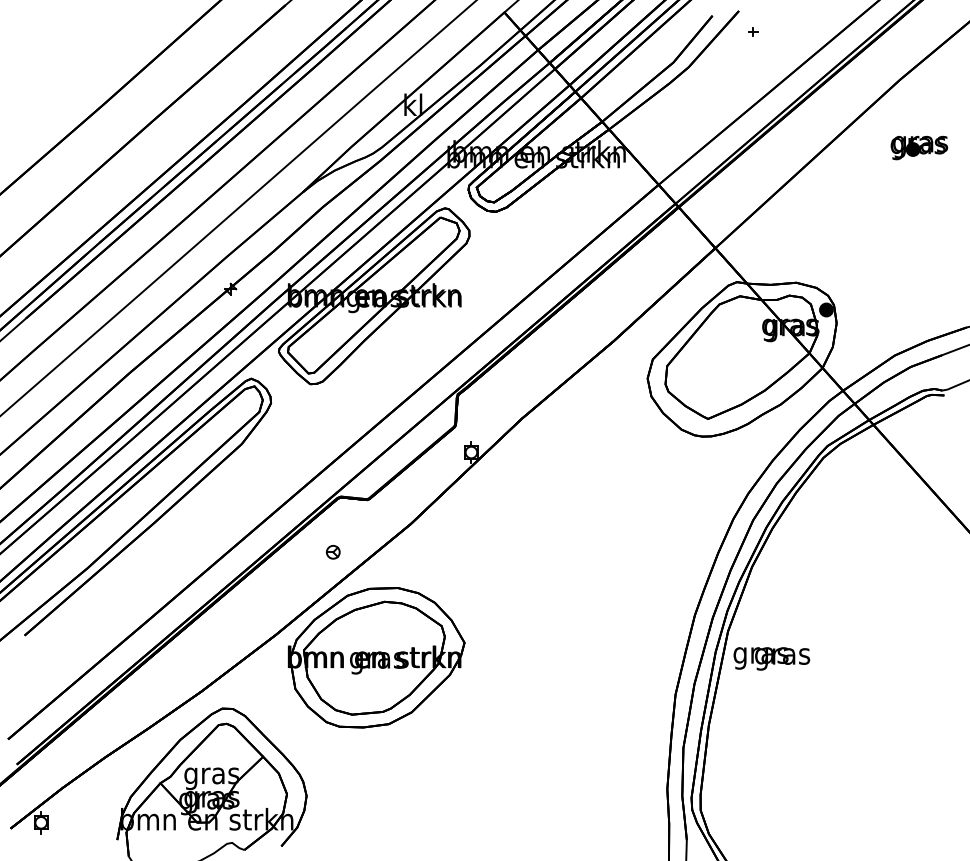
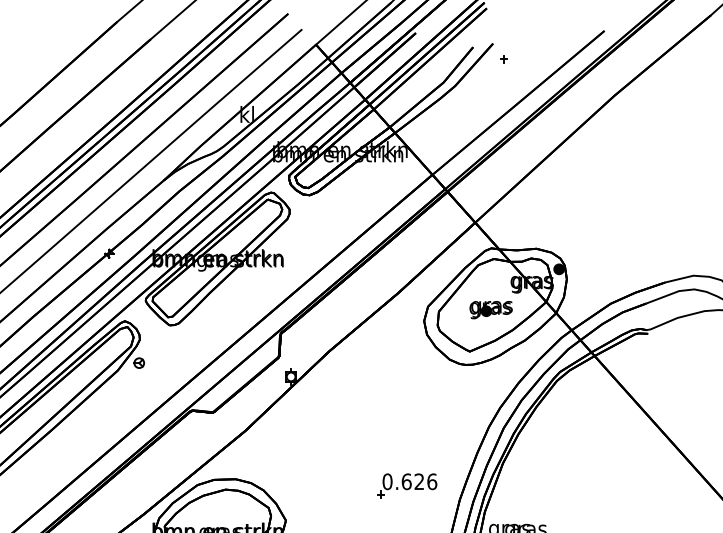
part: (919, 147) -> (491, 309), moved
part: (333, 552) -> (139, 363), moved
part: (625, 596) -> (407, 485), added

